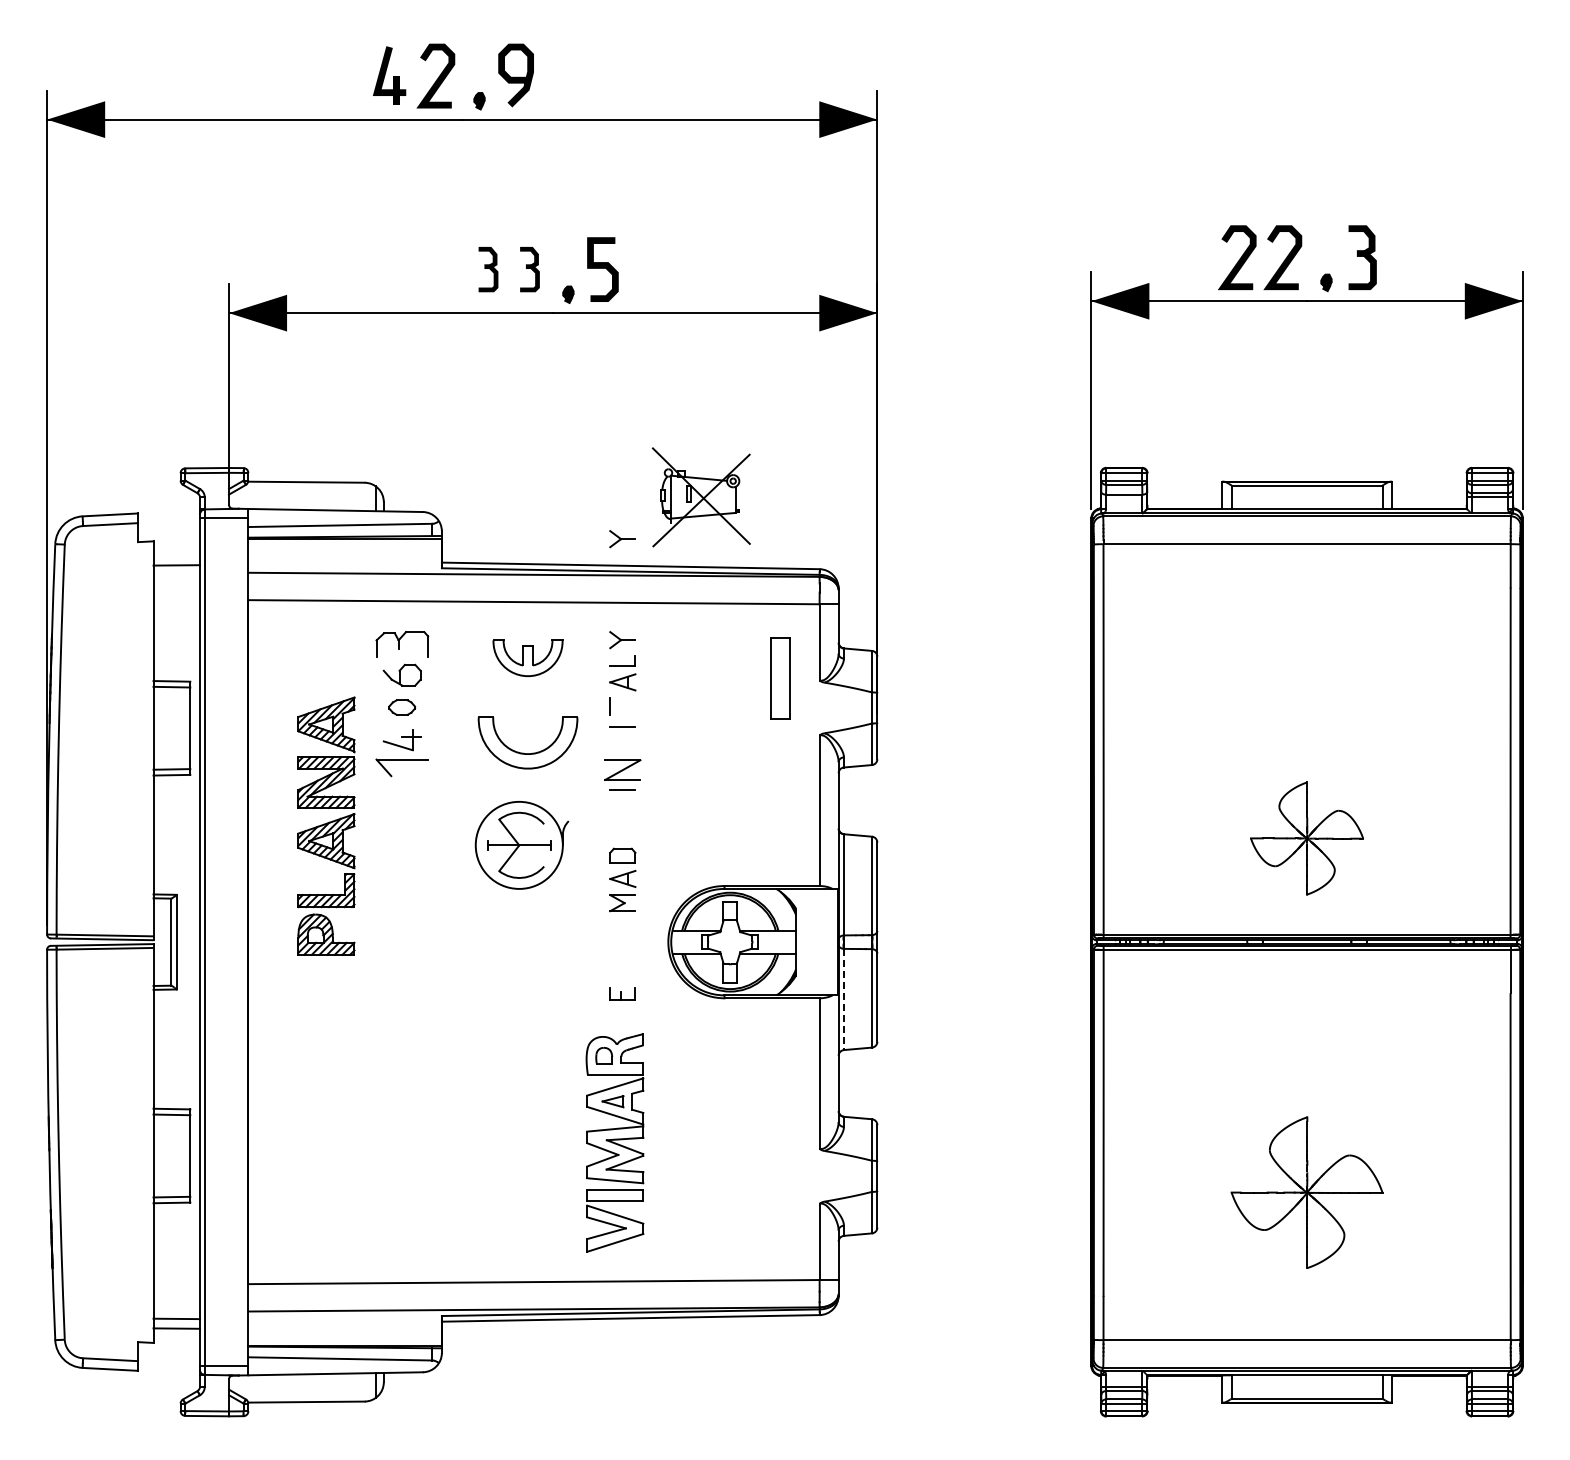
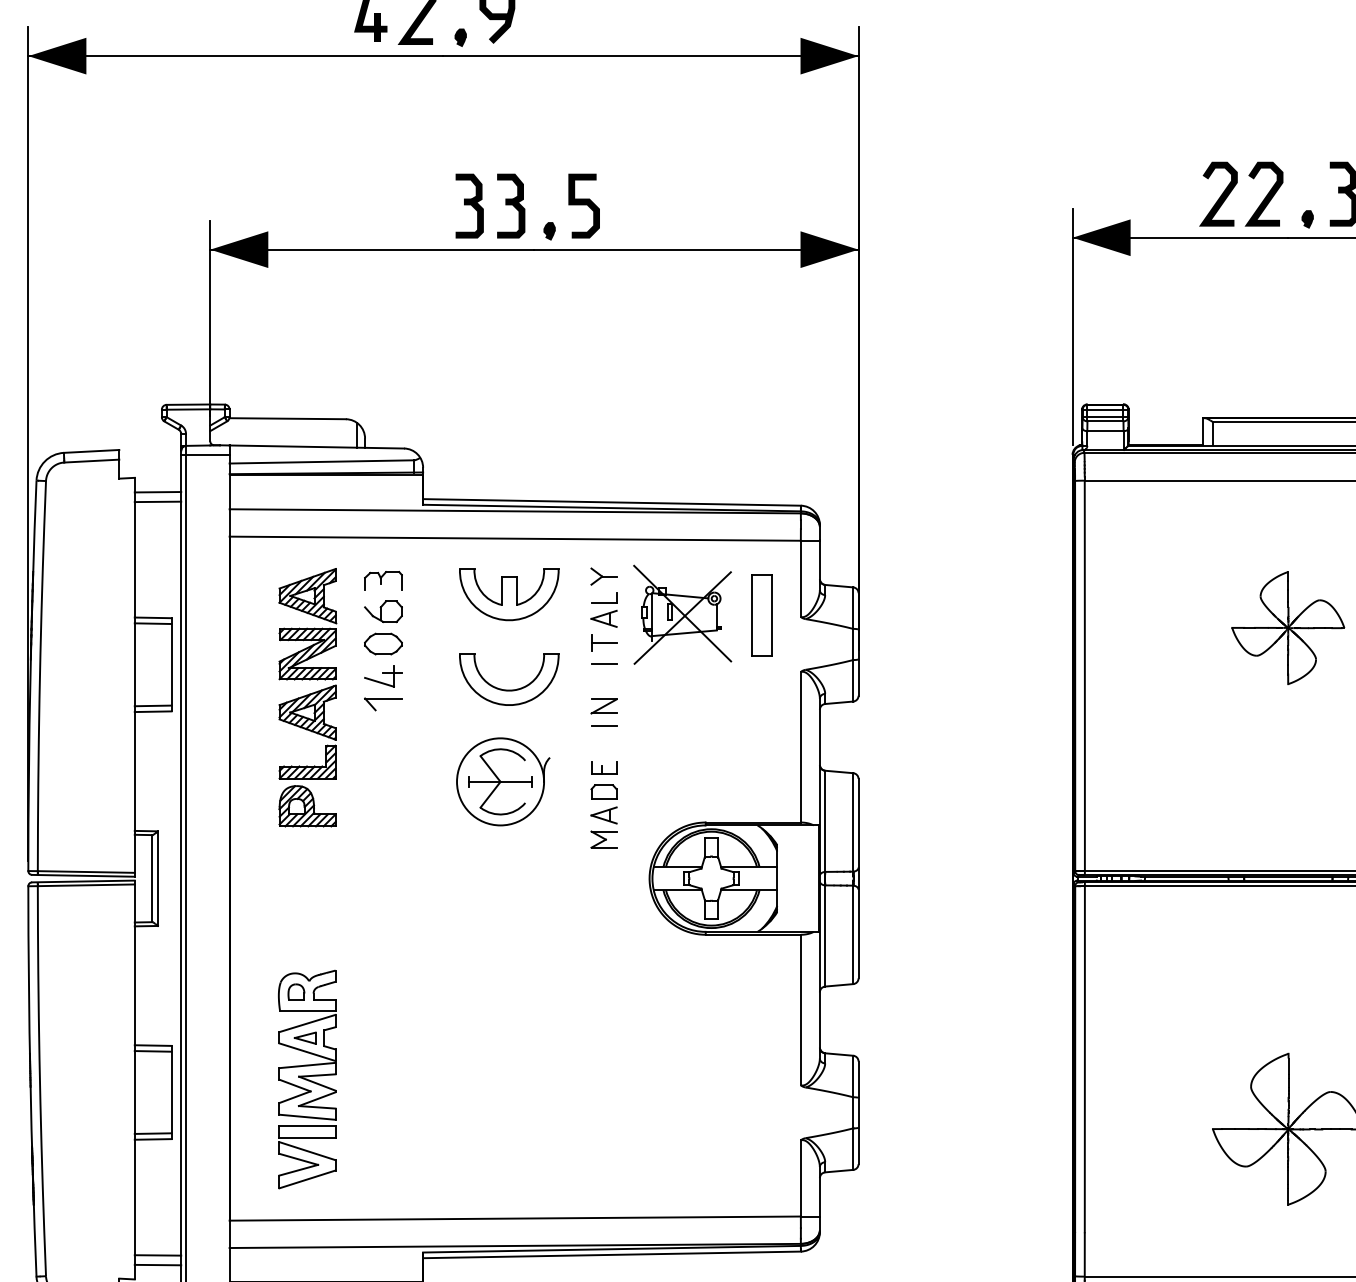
part: (488, 269) -> (469, 206), size x1.43
part: (529, 269) -> (510, 206), size x1.43
part: (700, 497) -> (681, 615), moved
part: (622, 539) -> (603, 476), removed
line: (176, 555) -> (157, 492), added
part: (401, 643) -> (382, 580), size x0.71
part: (527, 658) -> (508, 595), size x1.43
line: (622, 706) -> (603, 643), added
part: (401, 707) -> (382, 644), size x1.43
part: (401, 767) -> (382, 704), size x0.71
part: (622, 769) -> (603, 706), size x0.71
part: (326, 825) -> (307, 697), moved
part: (1306, 838) -> (1287, 628), moved
part: (622, 993) -> (603, 767), moved
line: (843, 999) -> (824, 936), dashed -> solid
part: (614, 1142) -> (306, 1079), moved

